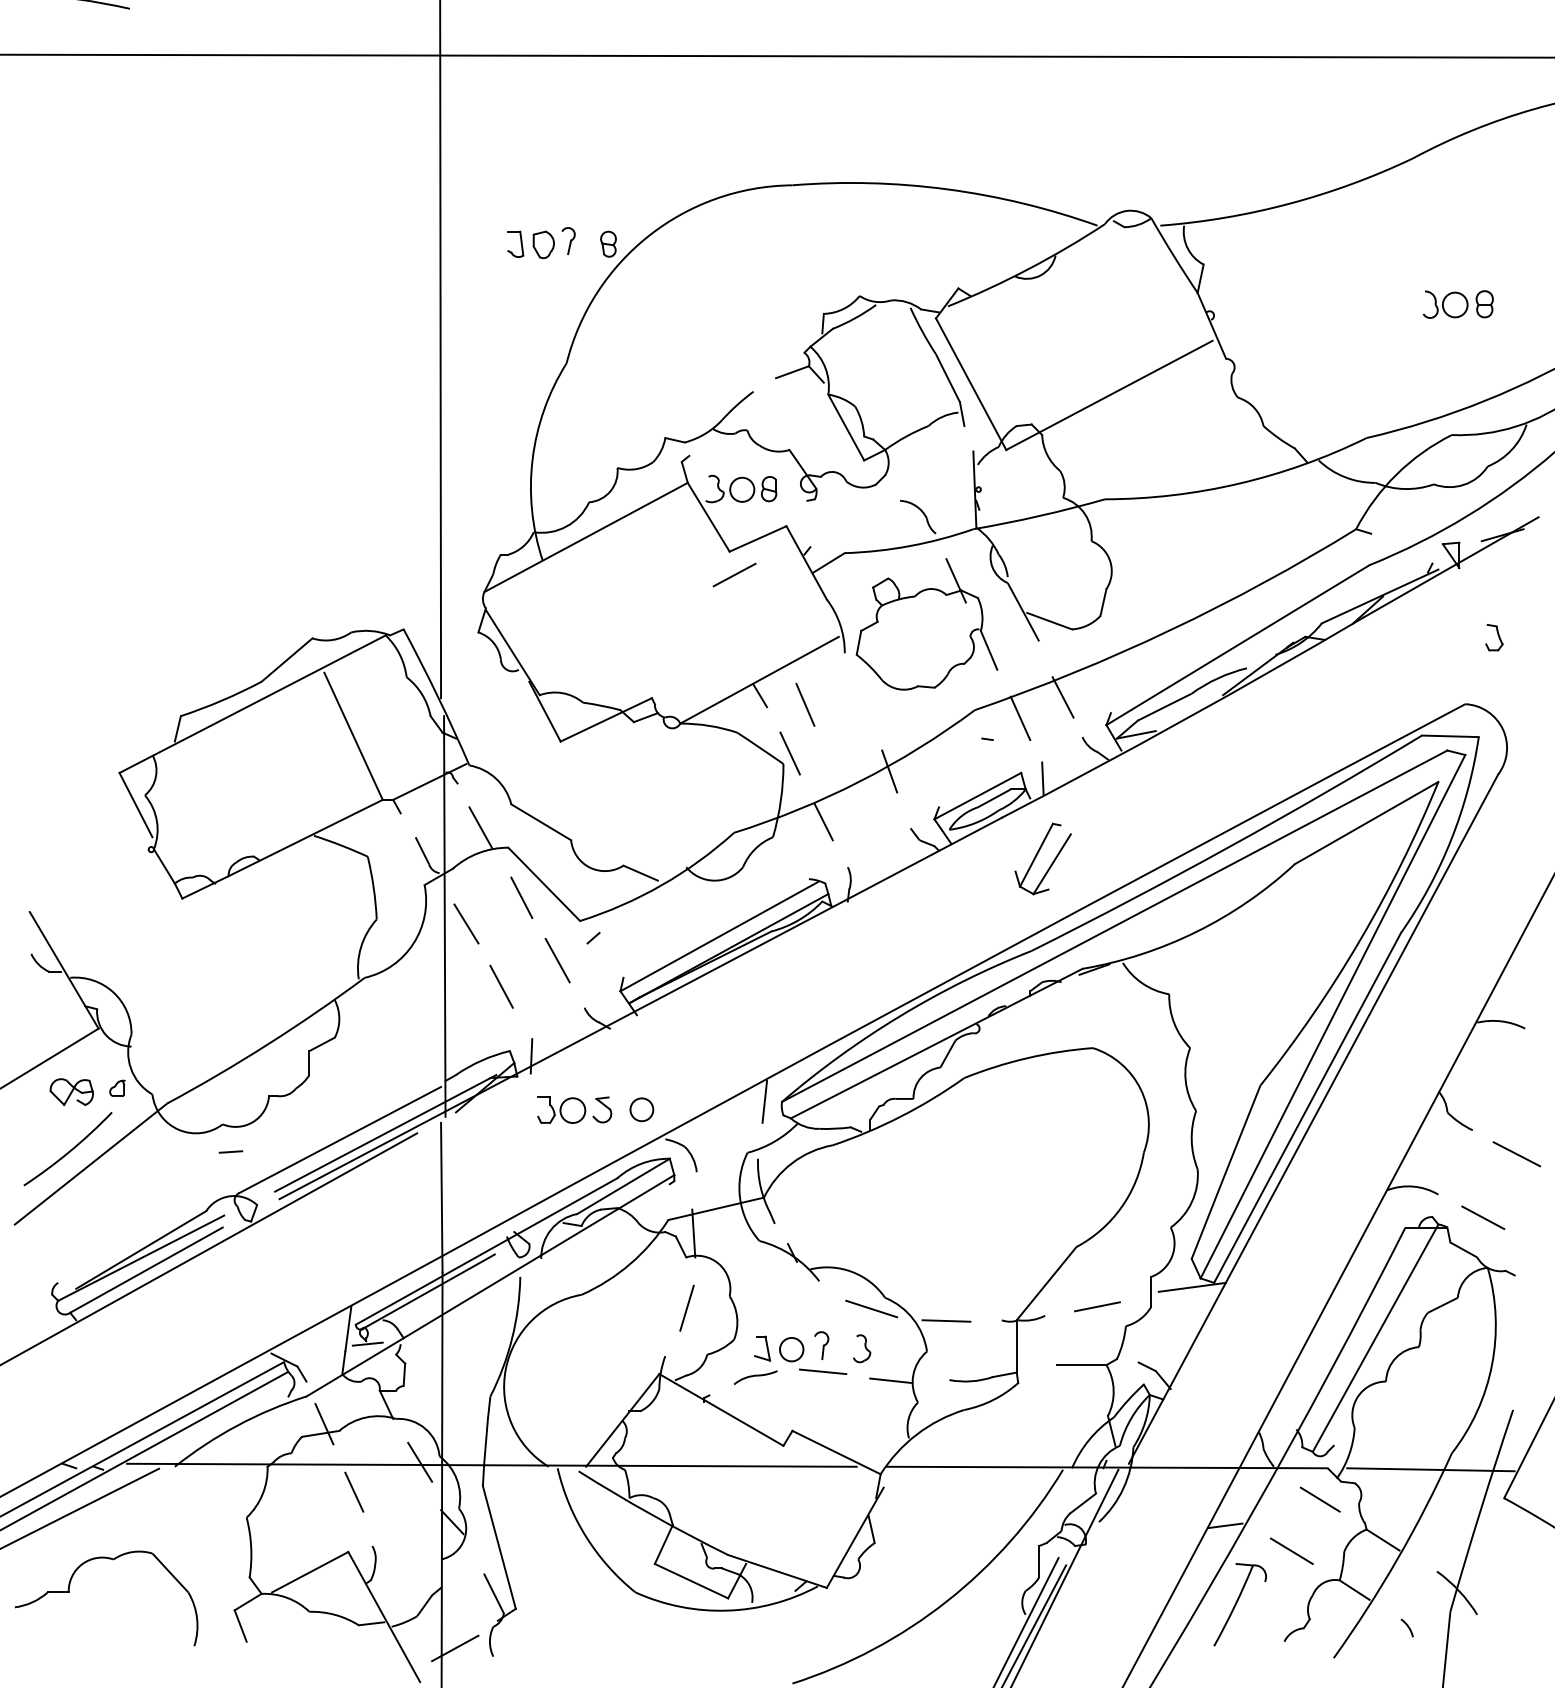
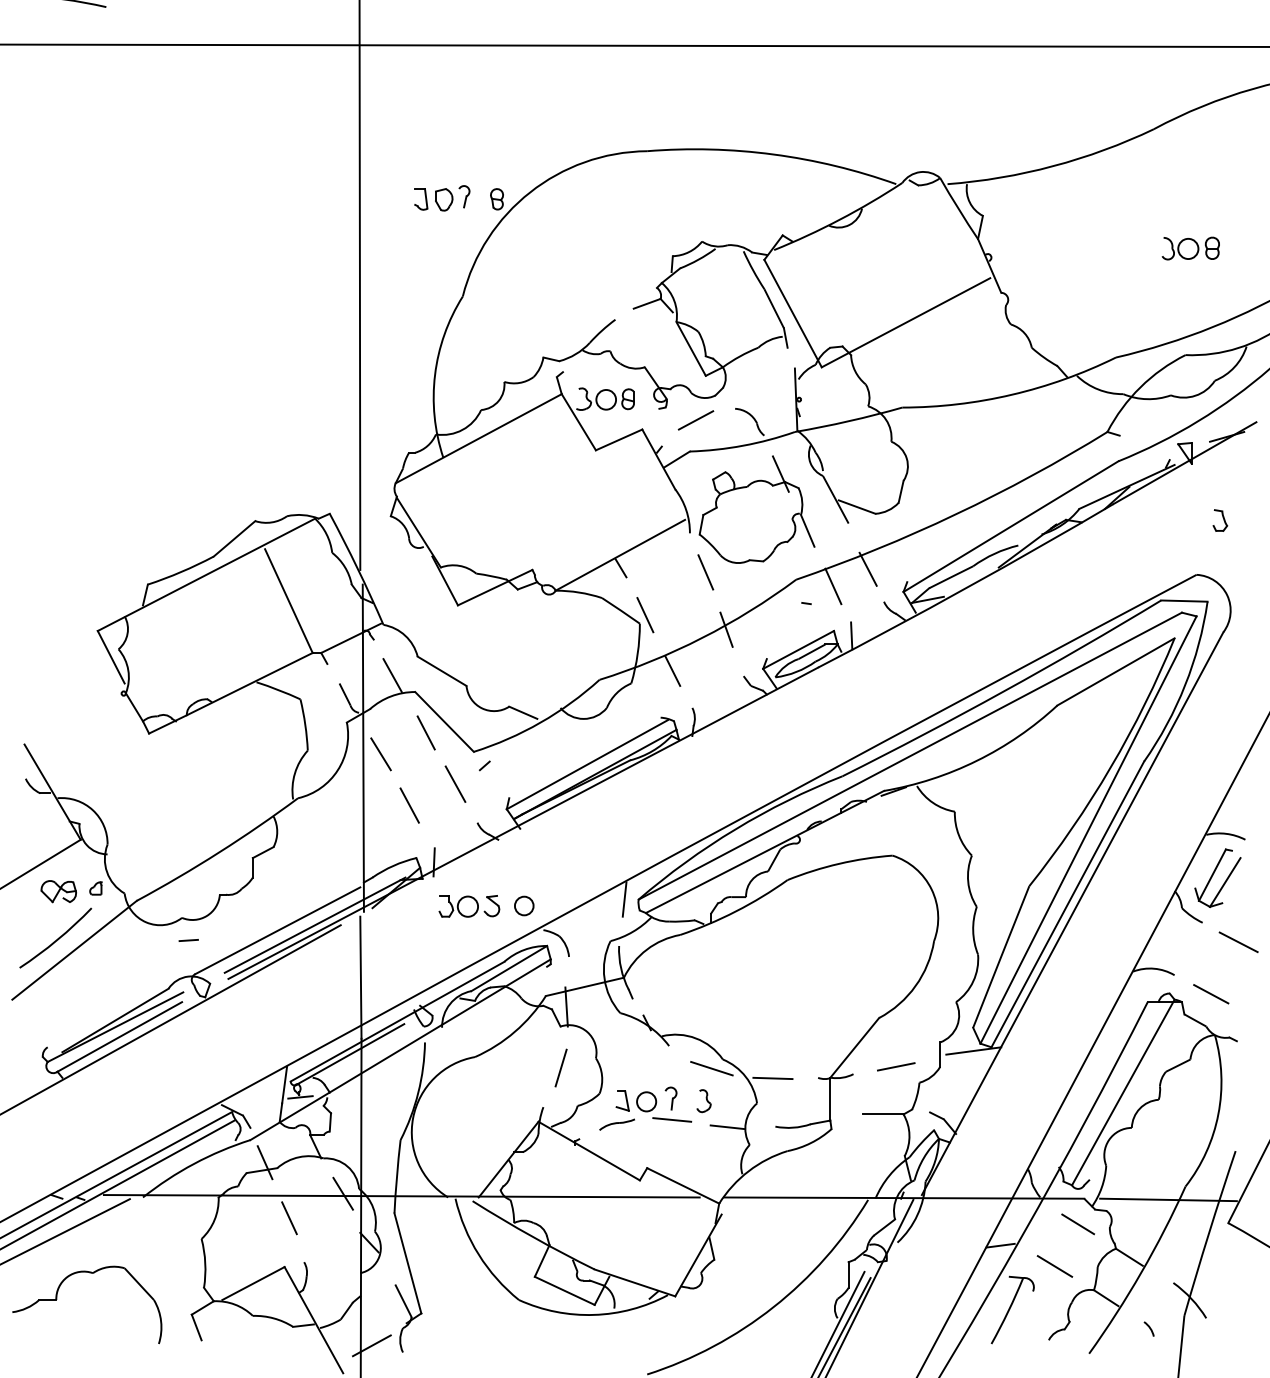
line: (734, 575) -> (695, 420), moved
line: (805, 704) -> (705, 572), moved
part: (1042, 859) -> (1217, 878), moved

